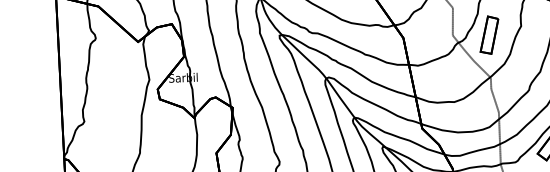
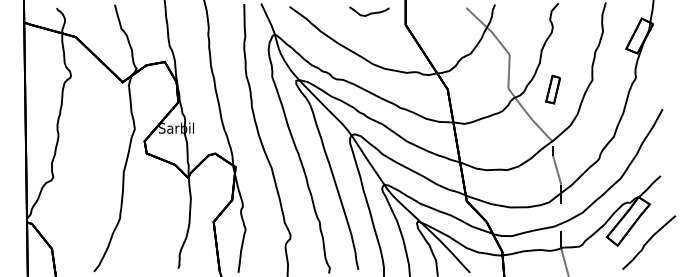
part: (488, 34) -> (552, 89), size x0.6

